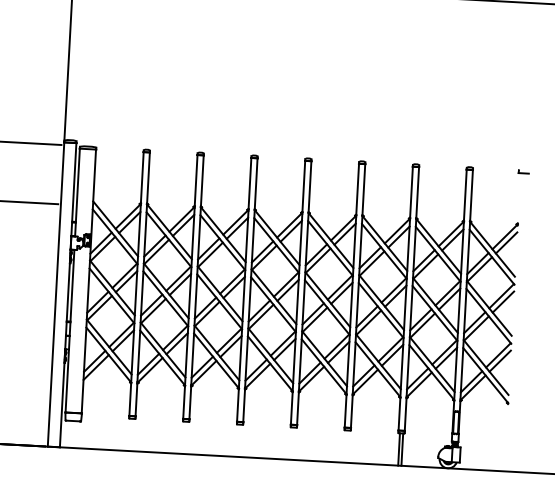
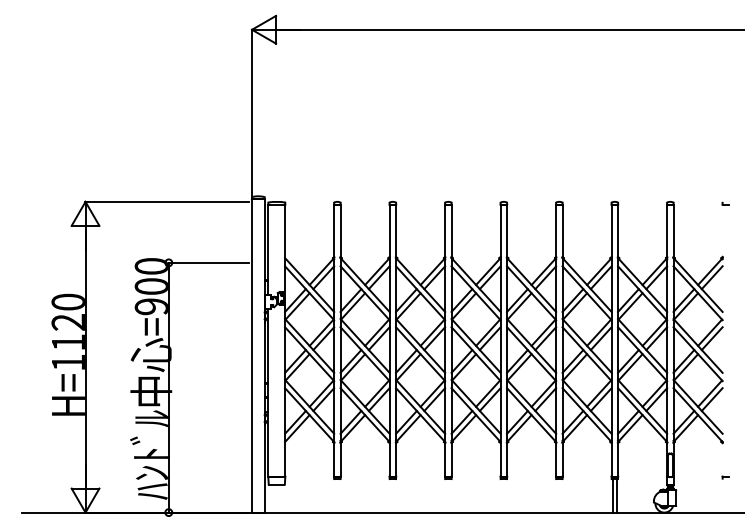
part: (523, 171) -> (725, 203), size x0.62
part: (508, 437) -> (725, 477), added

